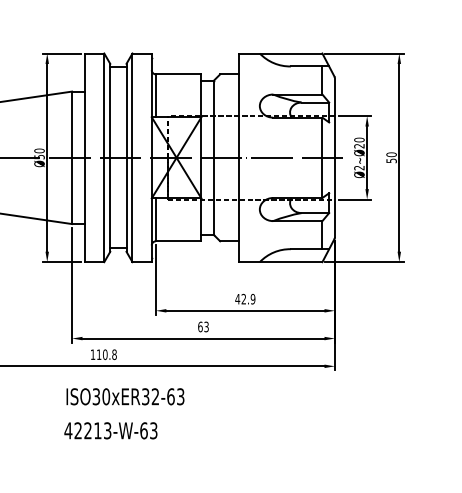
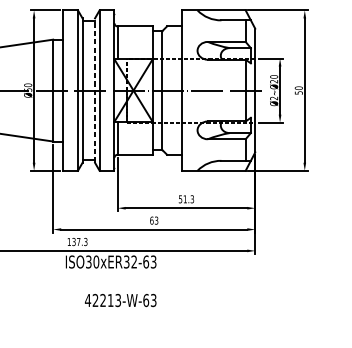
line: (126, 157) -> (95, 90), solid -> dashed
text: (245, 298) -> (186, 198), 42.9 -> 51.3
text: (106, 354) -> (79, 241), 110.8 -> 137.3
text: (125, 396) -> (111, 261), moved
text: (110, 430) -> (120, 300), moved

